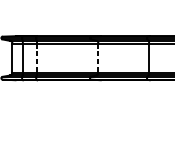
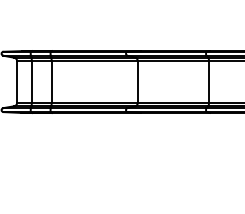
line: (36, 58) -> (51, 82), dashed -> solid
line: (98, 58) -> (137, 82), dashed -> solid

